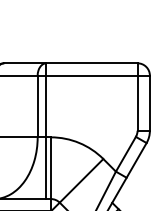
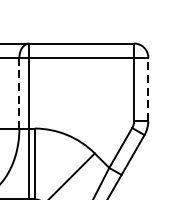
line: (149, 103) -> (147, 89), solid -> dashed
line: (37, 106) -> (19, 93), solid -> dashed

